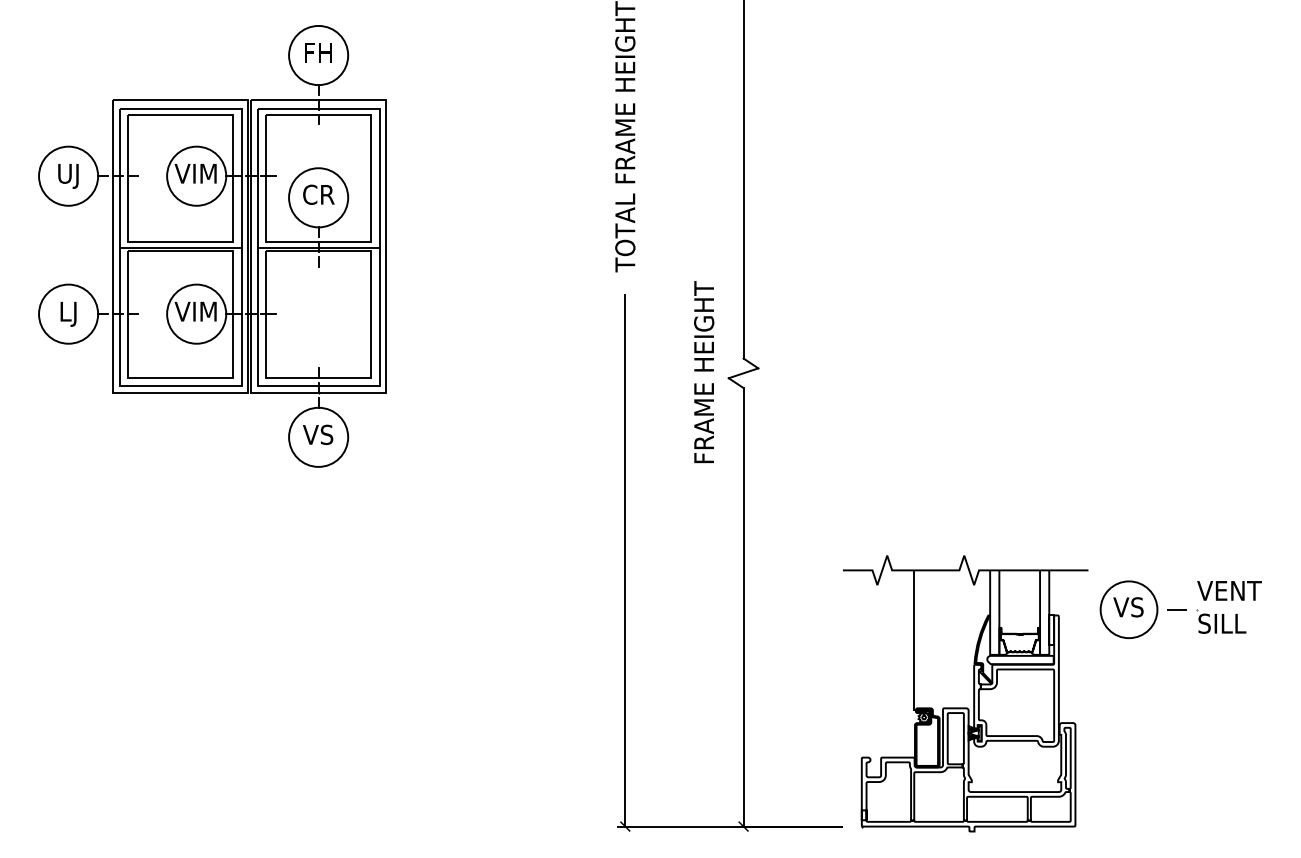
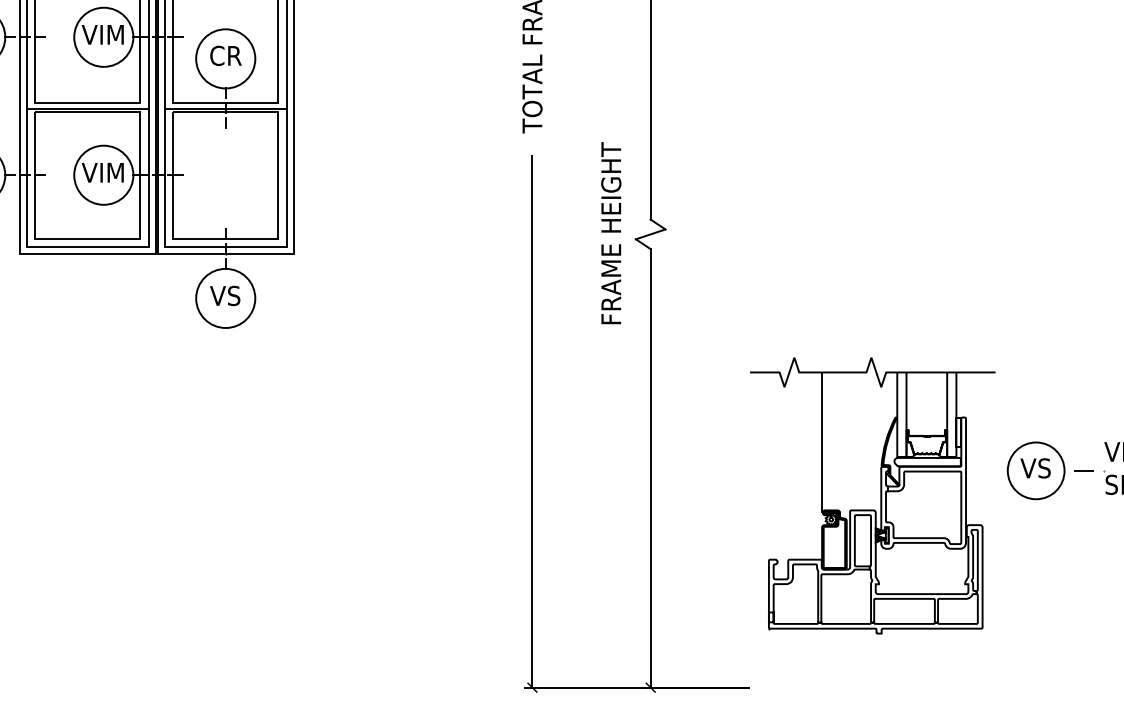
part: (965, 693) -> (872, 495), moved

